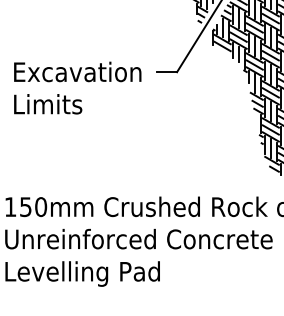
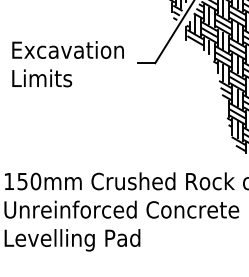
text: (77, 88) -> (67, 64), moved

